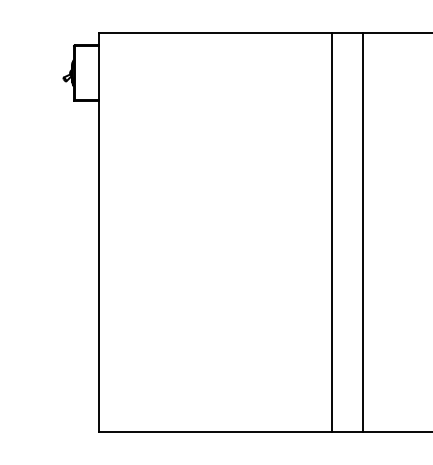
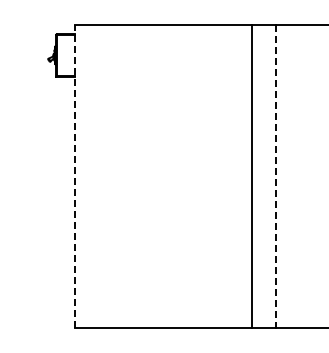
line: (98, 232) -> (74, 176), solid -> dashed
line: (363, 232) -> (276, 176), solid -> dashed

